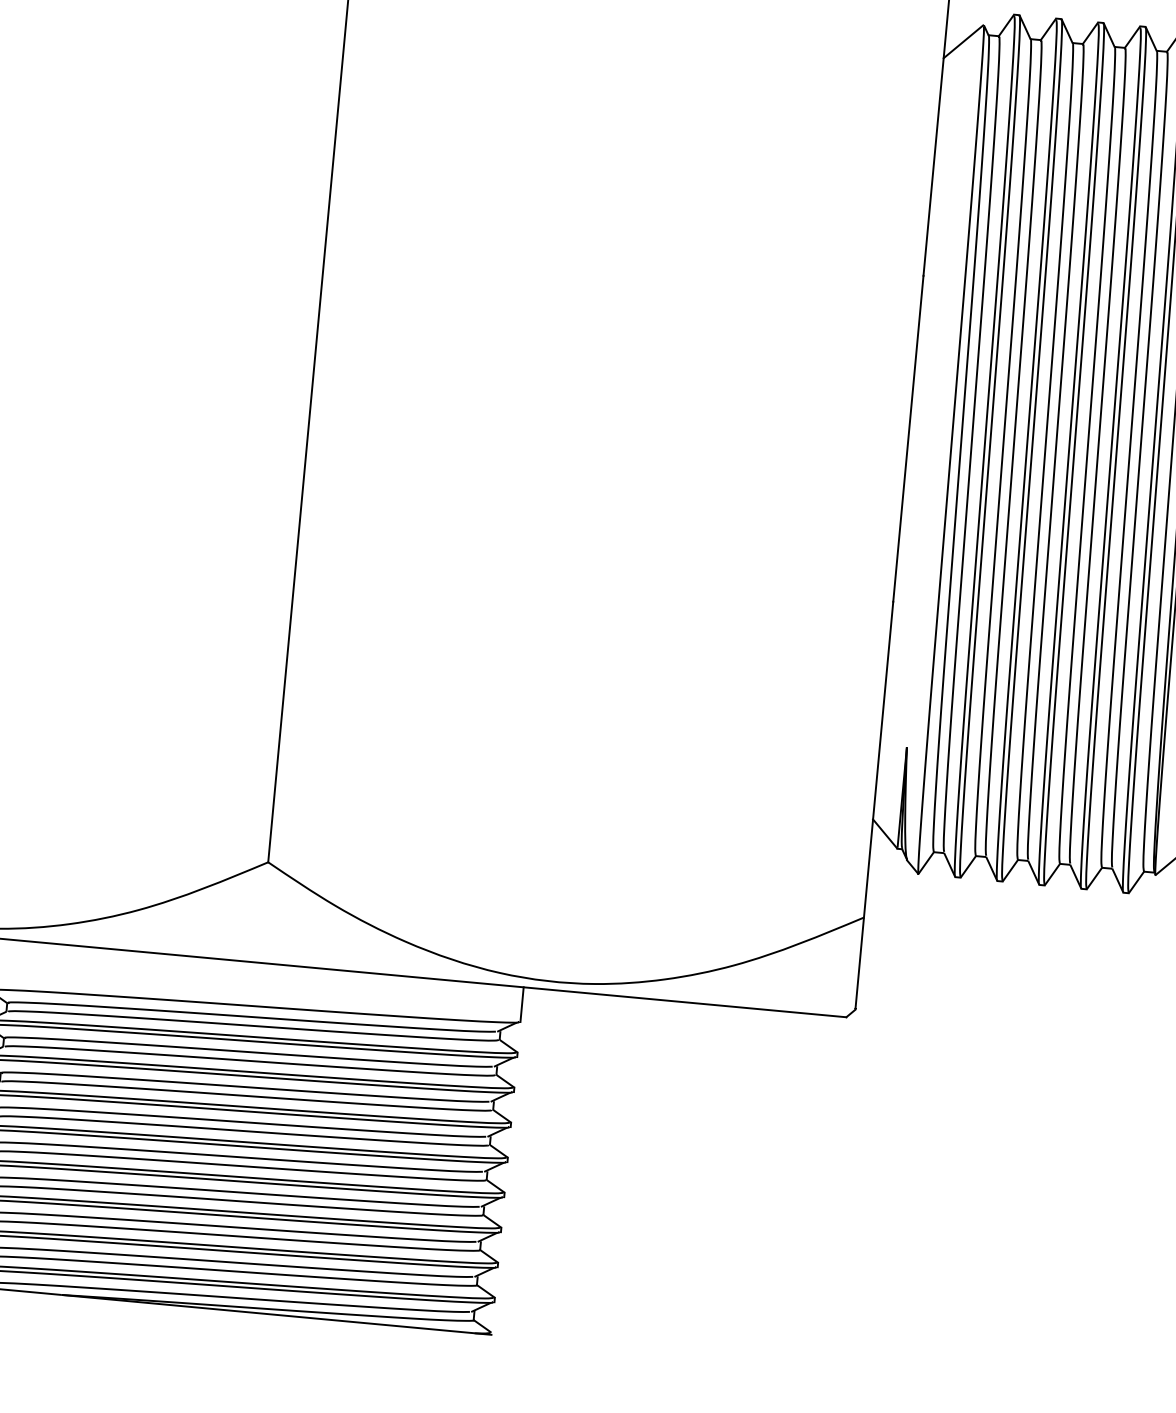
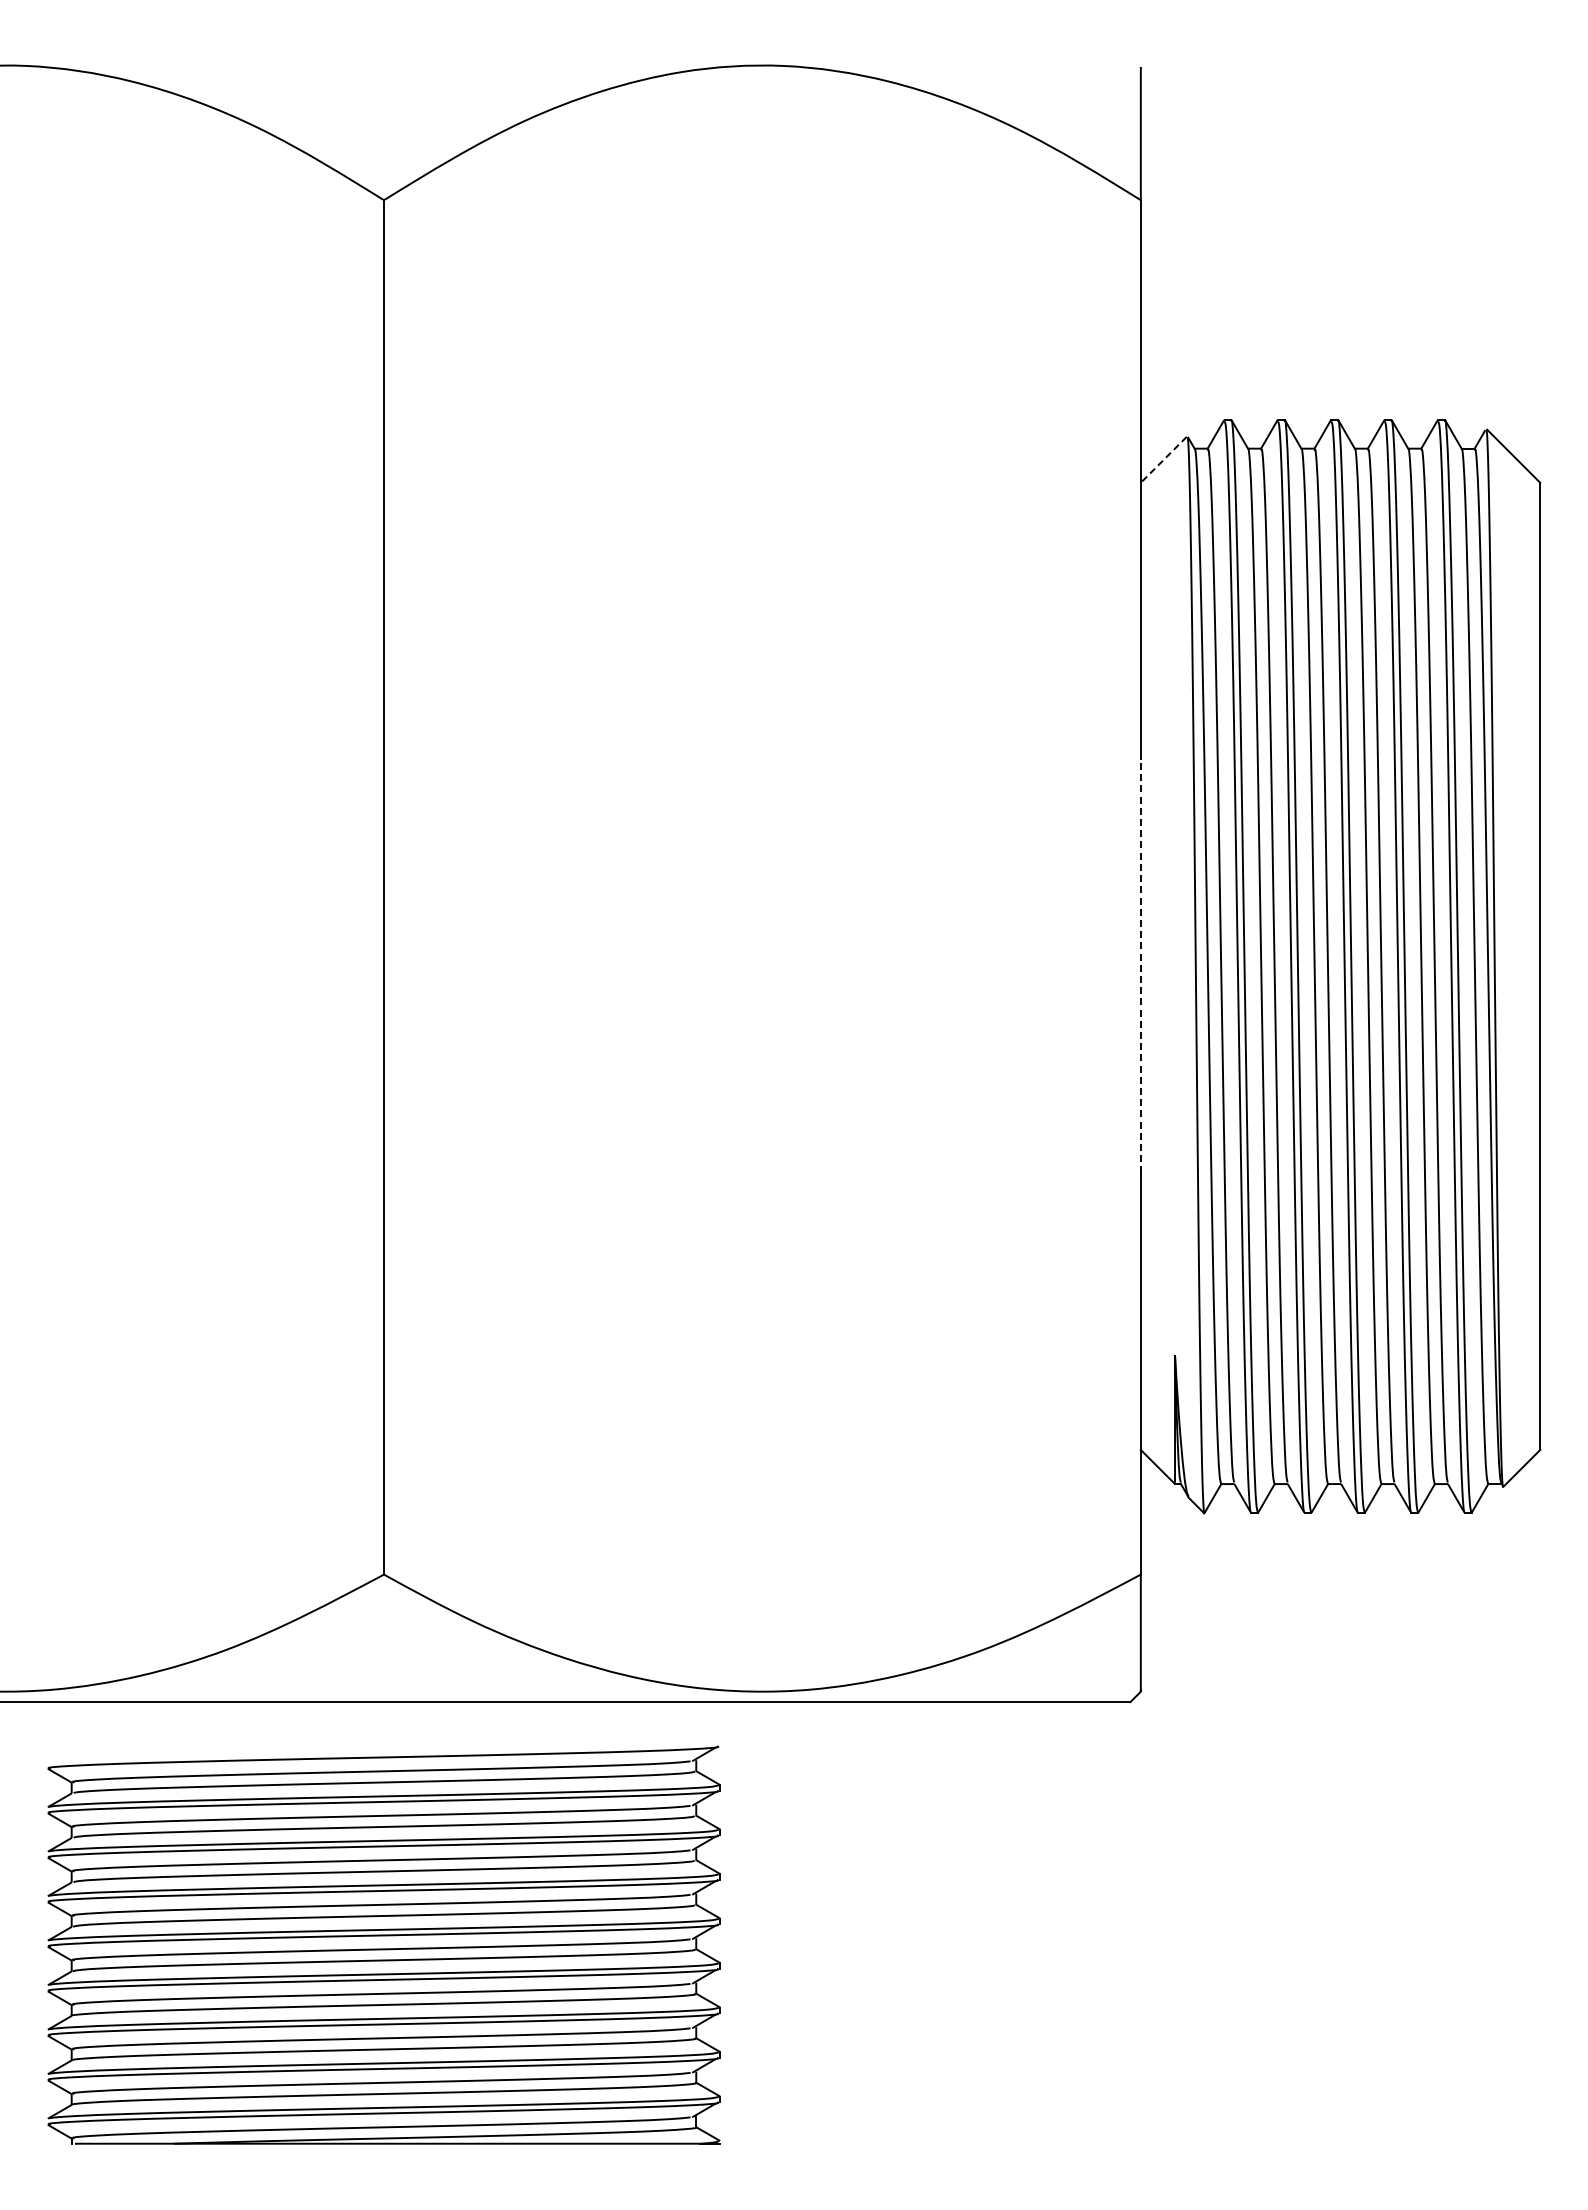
line: (963, 42) -> (1163, 460), solid -> dashed
line: (908, 438) -> (1140, 965), solid -> dashed
line: (522, 1004) -> (720, 1724), removed

